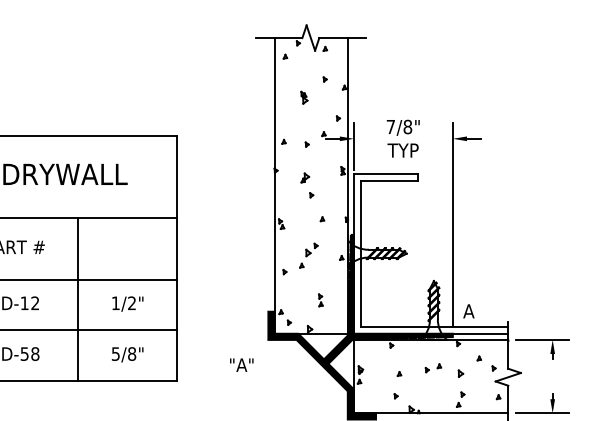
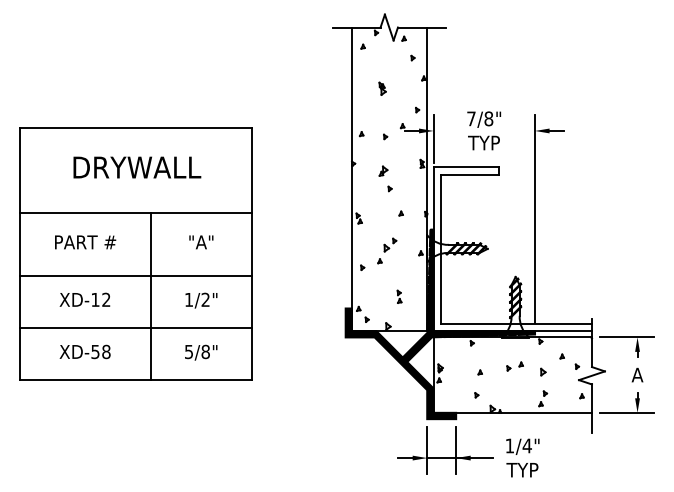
part: (324, 78) -> (412, 57), moved
text: (468, 310) -> (637, 374), moved
text: (241, 365) -> (201, 242), moved

